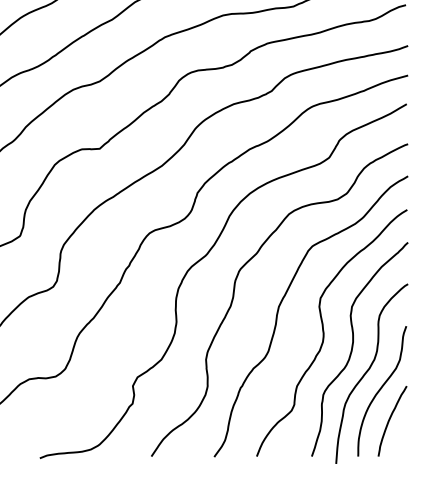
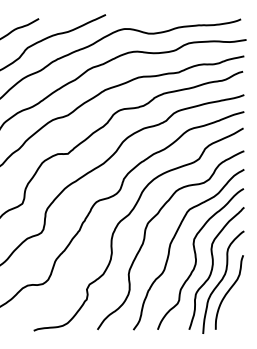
curve: (390, 421) -> (234, 309), removed

